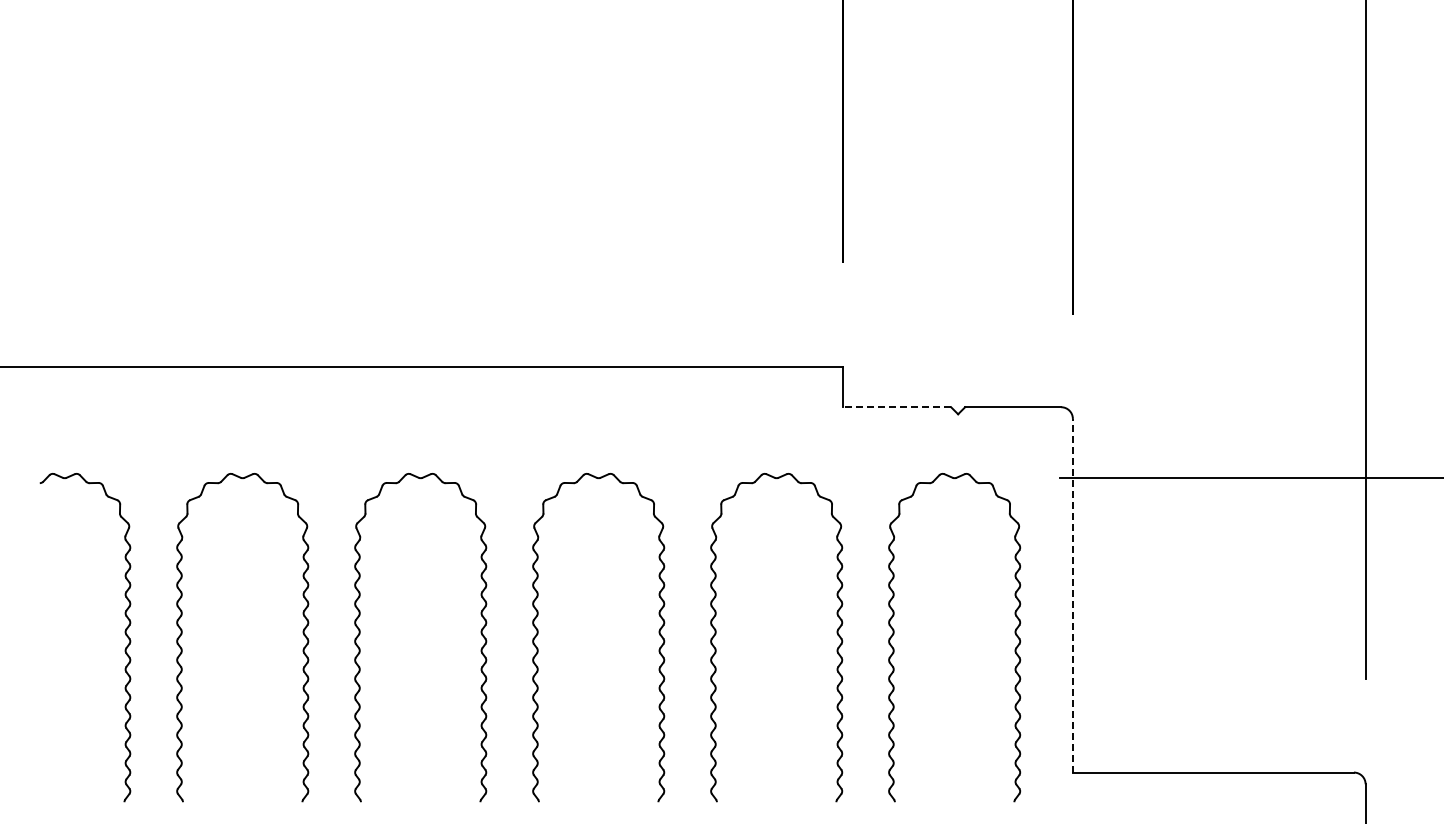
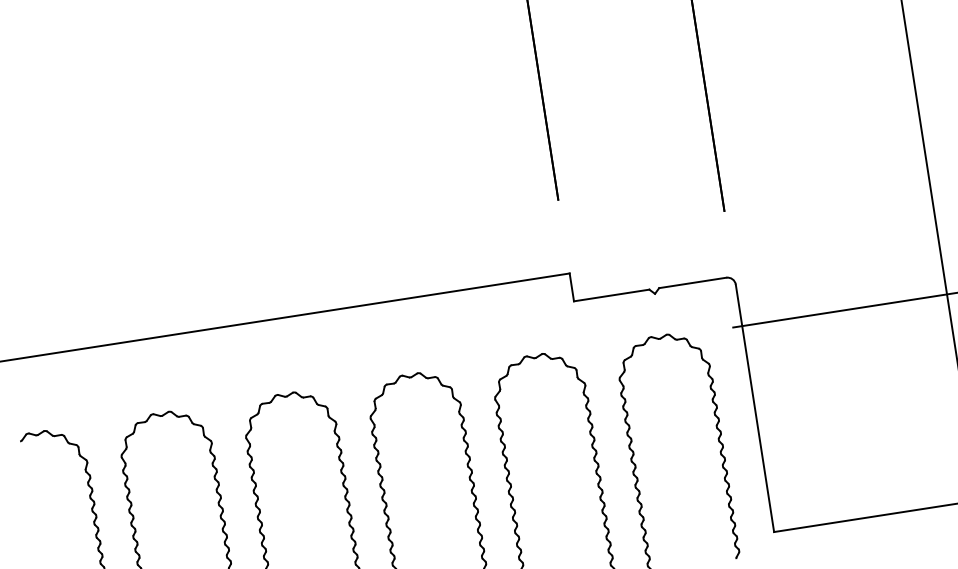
line: (897, 407) -> (611, 295), dashed -> solid
line: (1072, 595) -> (754, 408), dashed -> solid

